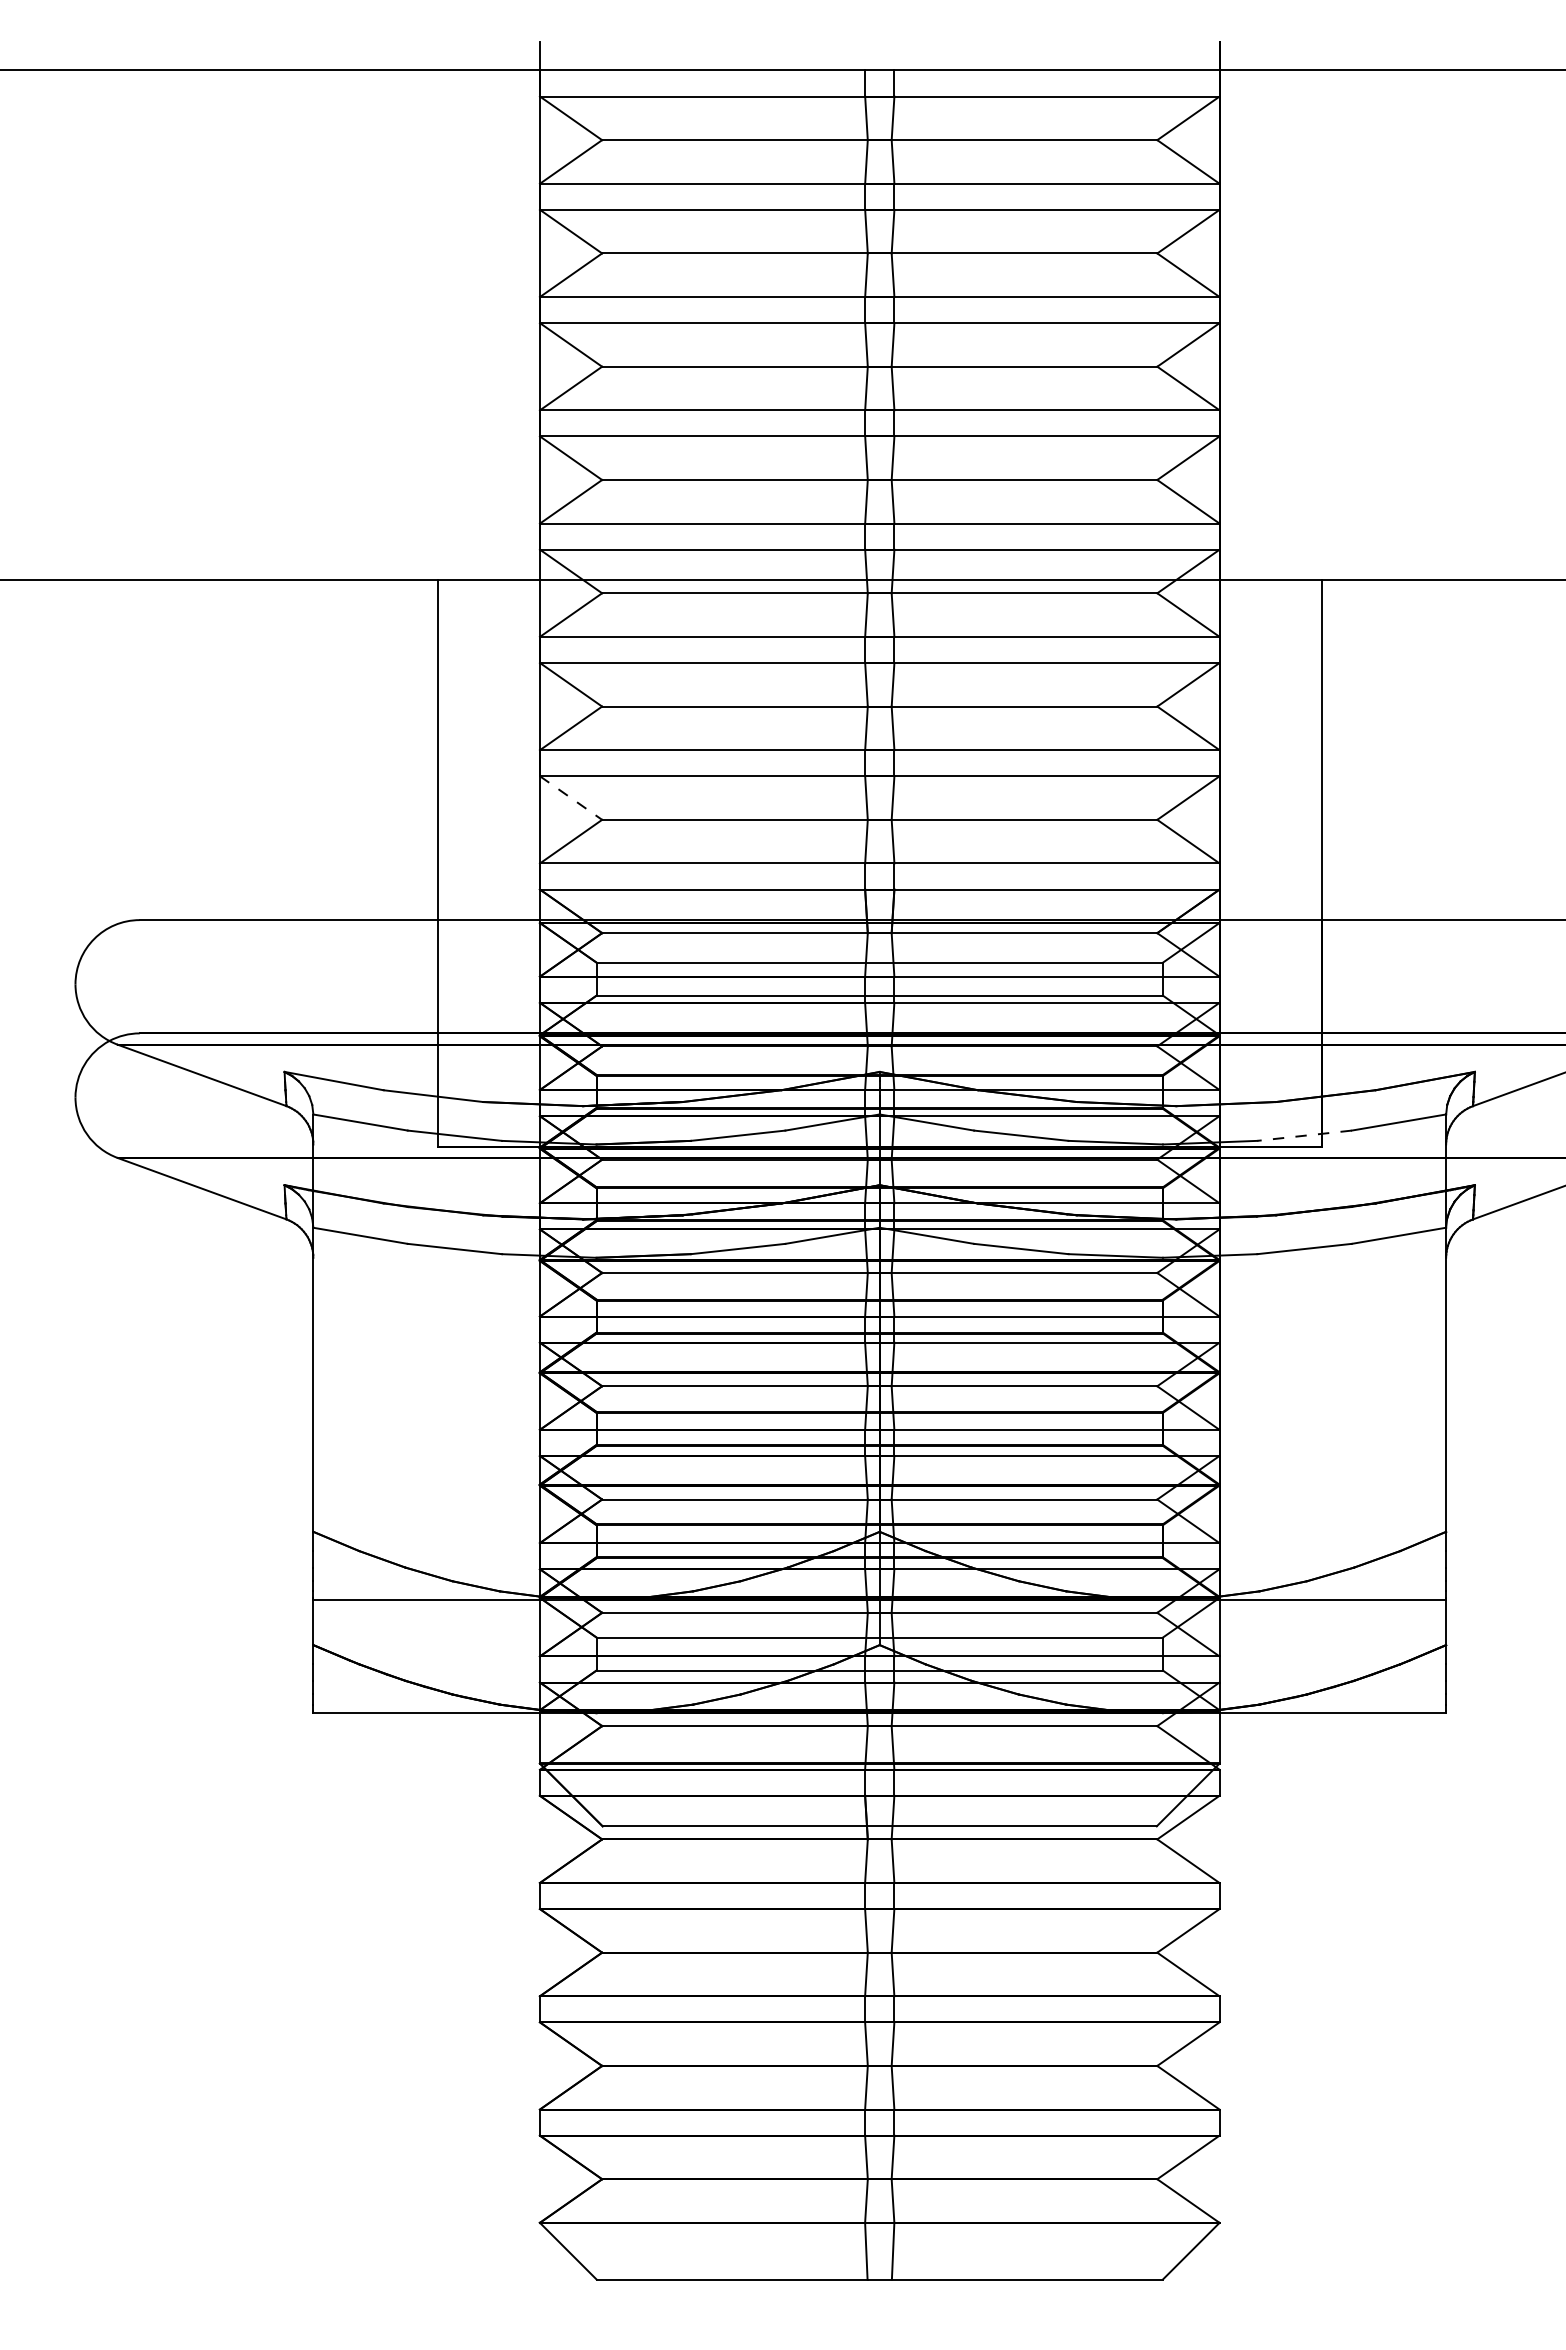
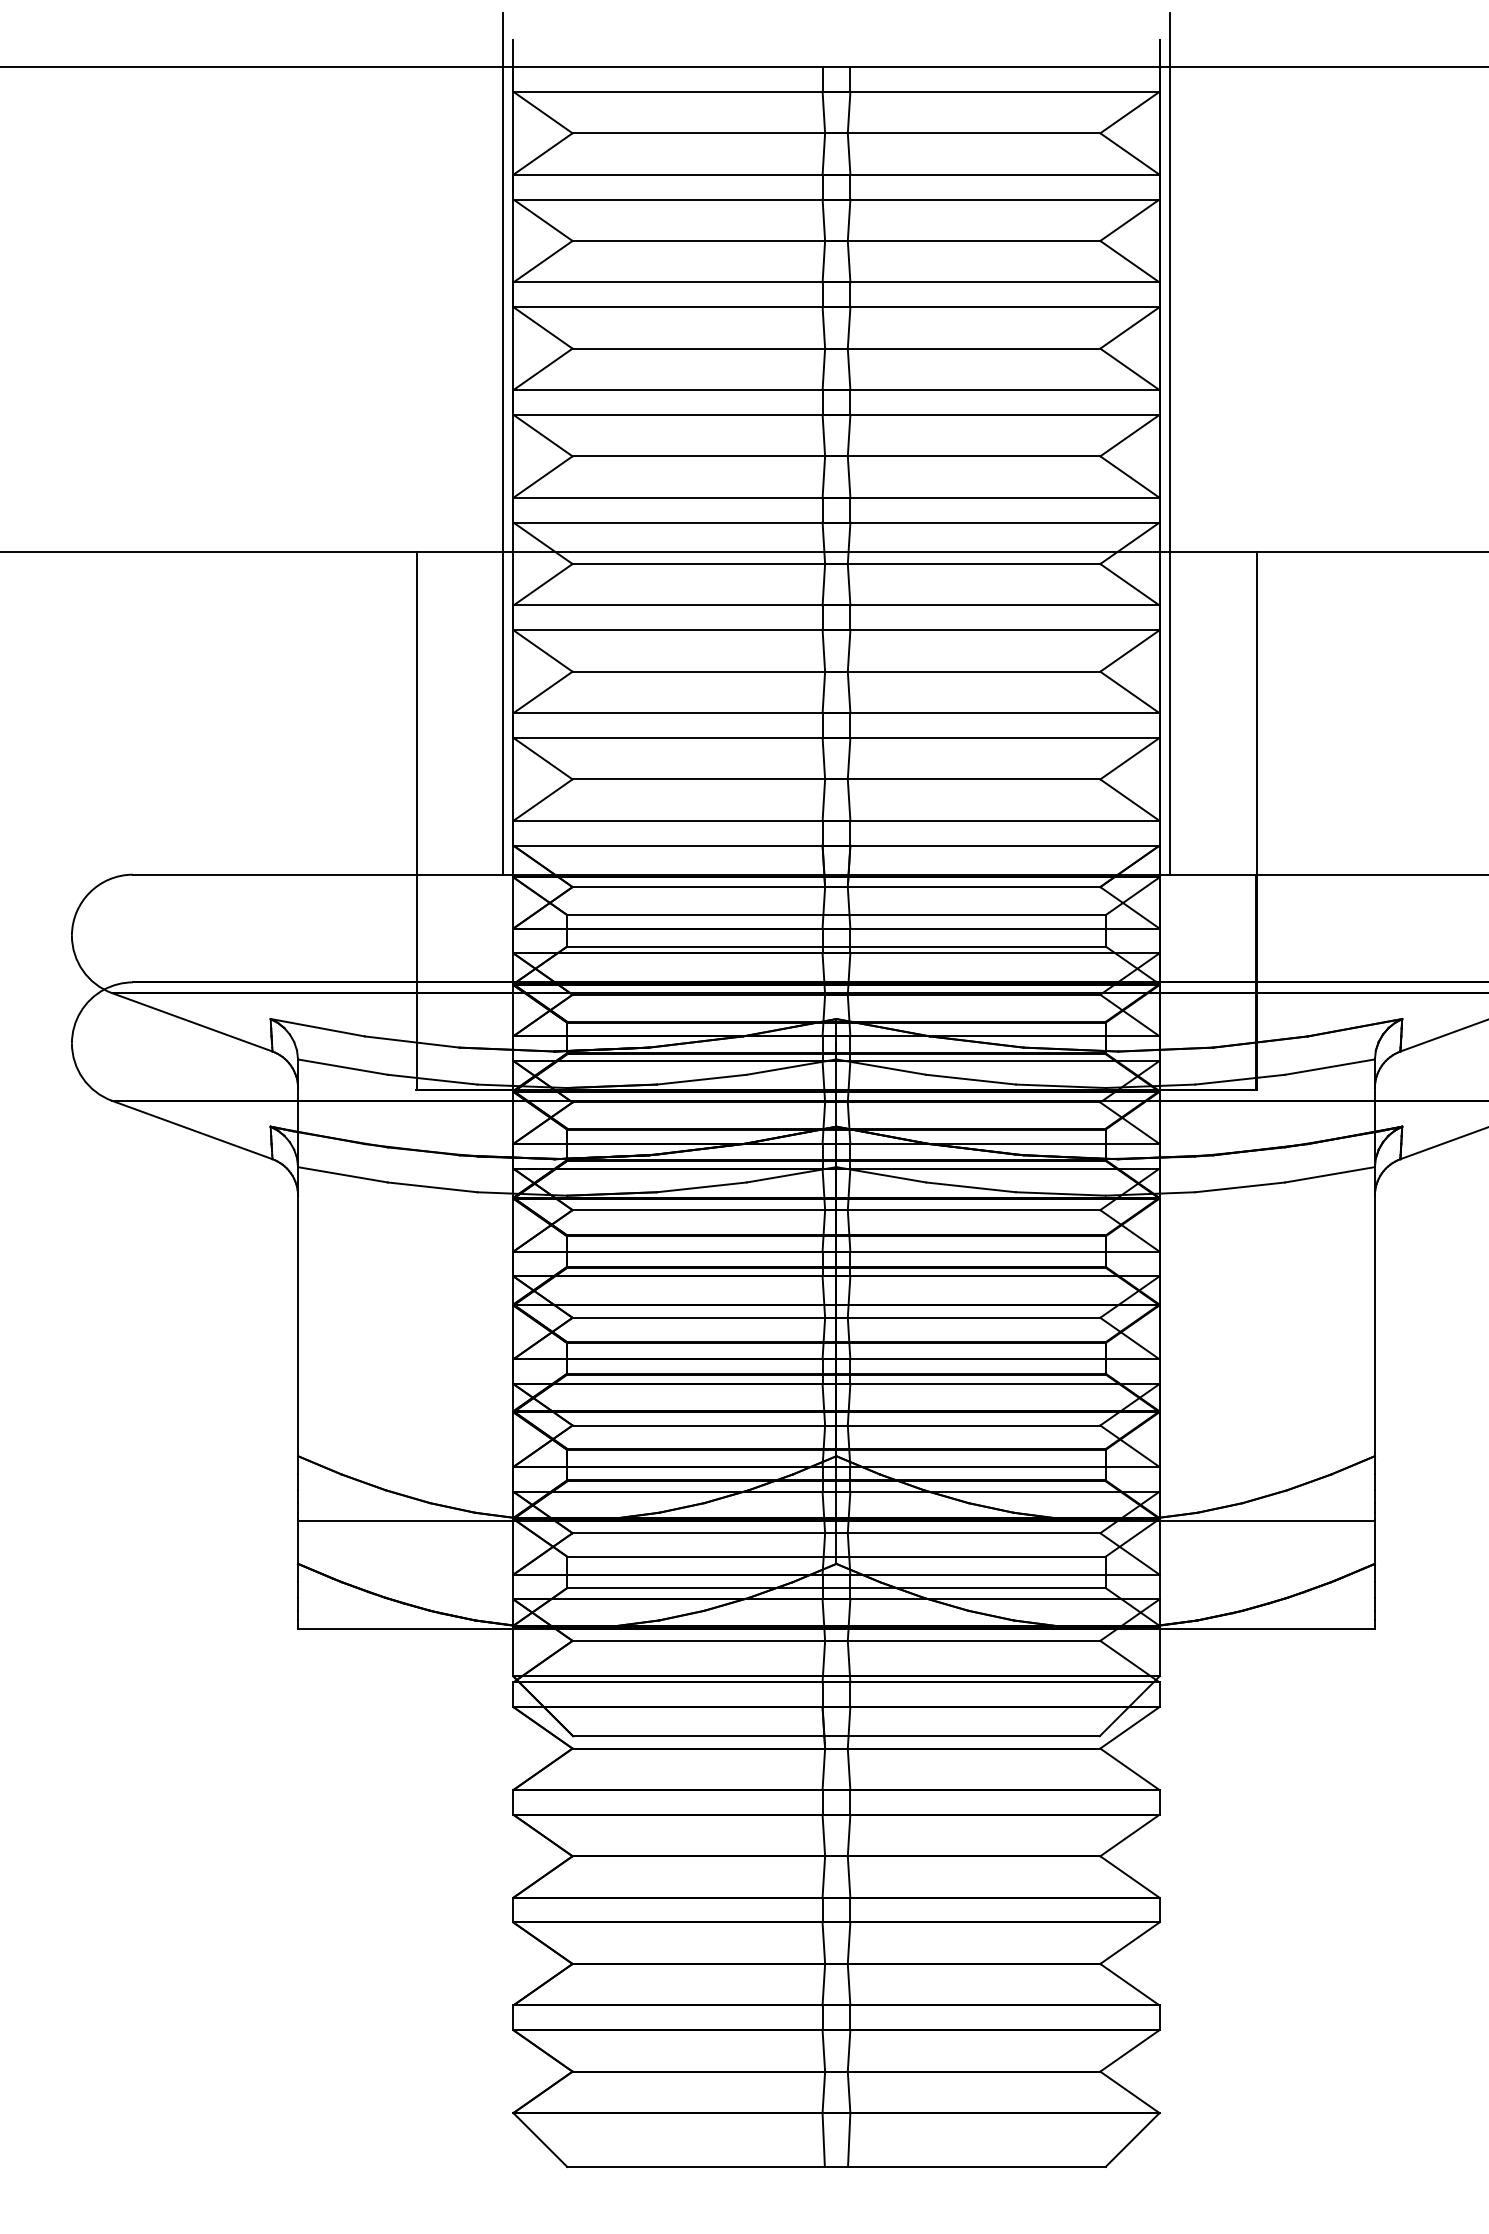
line: (528, 466) -> (502, 443), added
line: (1230, 466) -> (1169, 443), added
line: (571, 798) -> (543, 759), dashed -> solid
line: (1304, 1135) -> (1240, 1079), dashed -> solid

